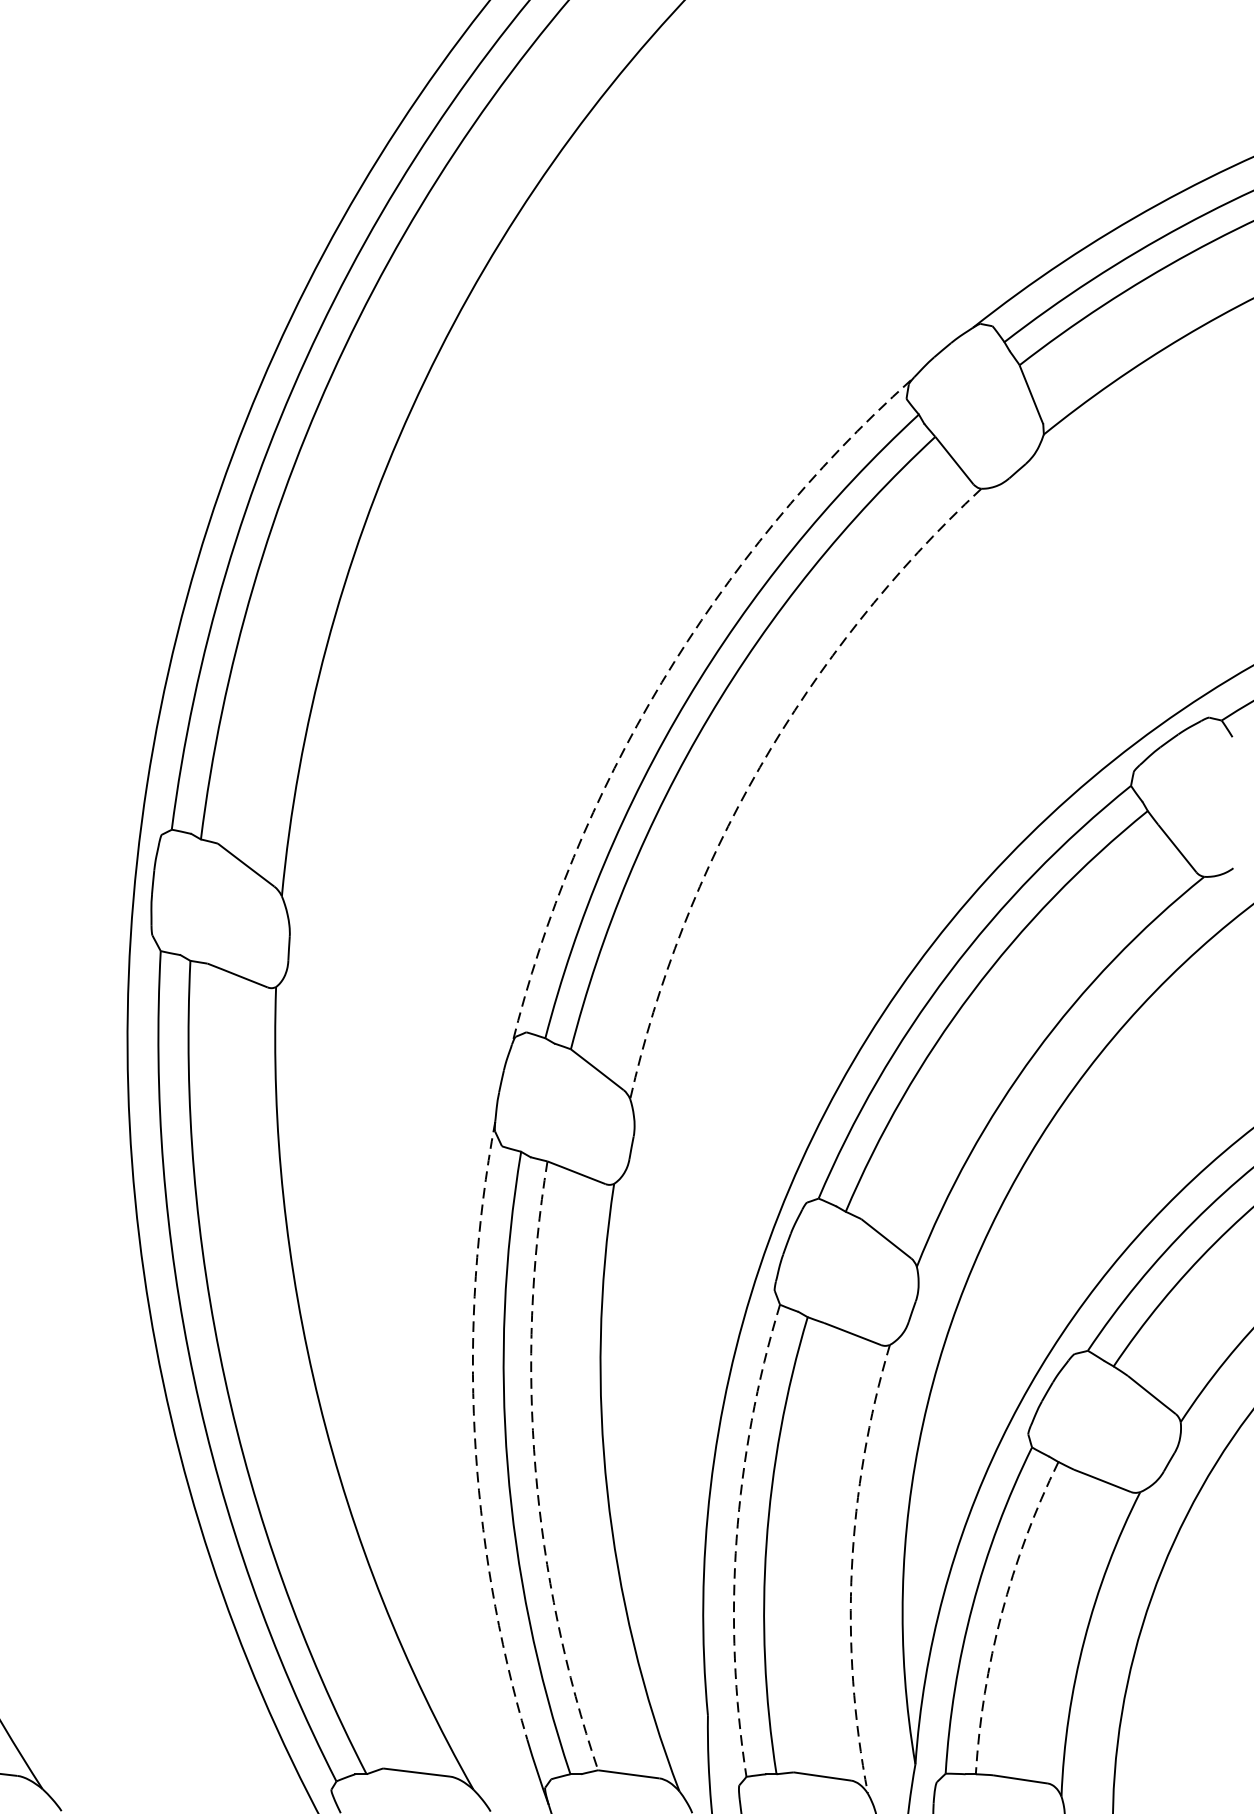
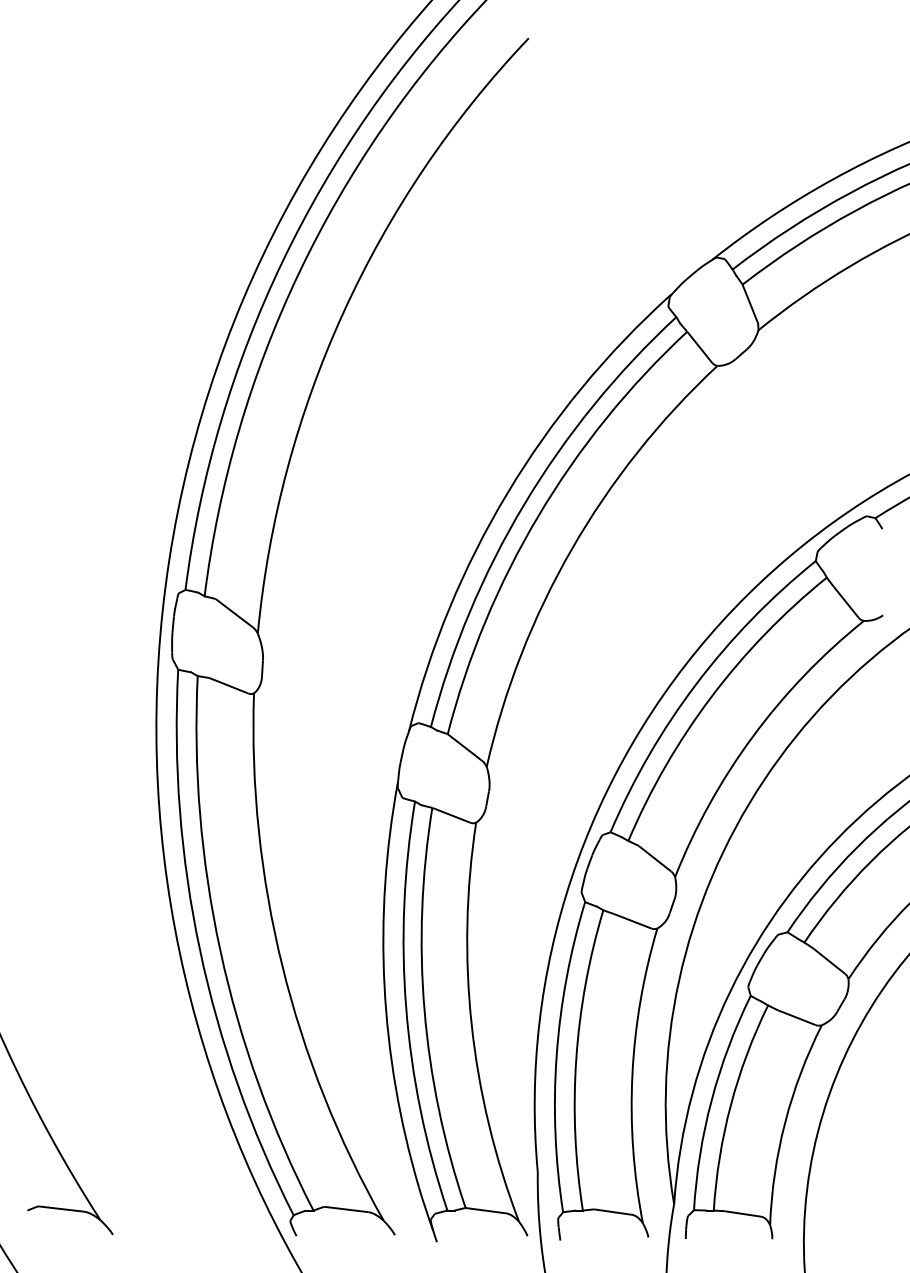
arc: (661, 682) -> (507, 493), dashed -> solid
arc: (759, 768) -> (571, 549), dashed -> solid
arc: (474, 1433) -> (384, 986), dashed -> solid
arc: (535, 1468) -> (424, 1009), dashed -> solid
arc: (736, 1538) -> (556, 1055), dashed -> solid
arc: (852, 1568) -> (632, 1075), dashed -> solid
arc: (1001, 1614) -> (730, 1105), dashed -> solid

